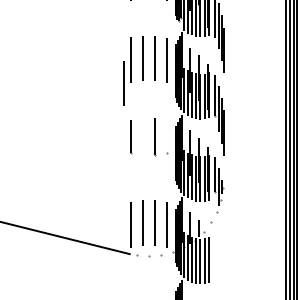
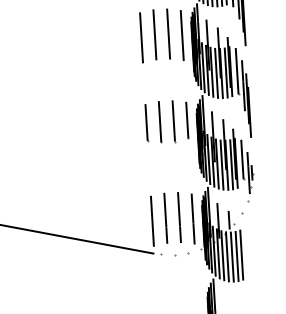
line: (123, 83) -> (135, 64), removed
line: (167, 136) -> (187, 120), added
line: (143, 137) -> (160, 122), added

